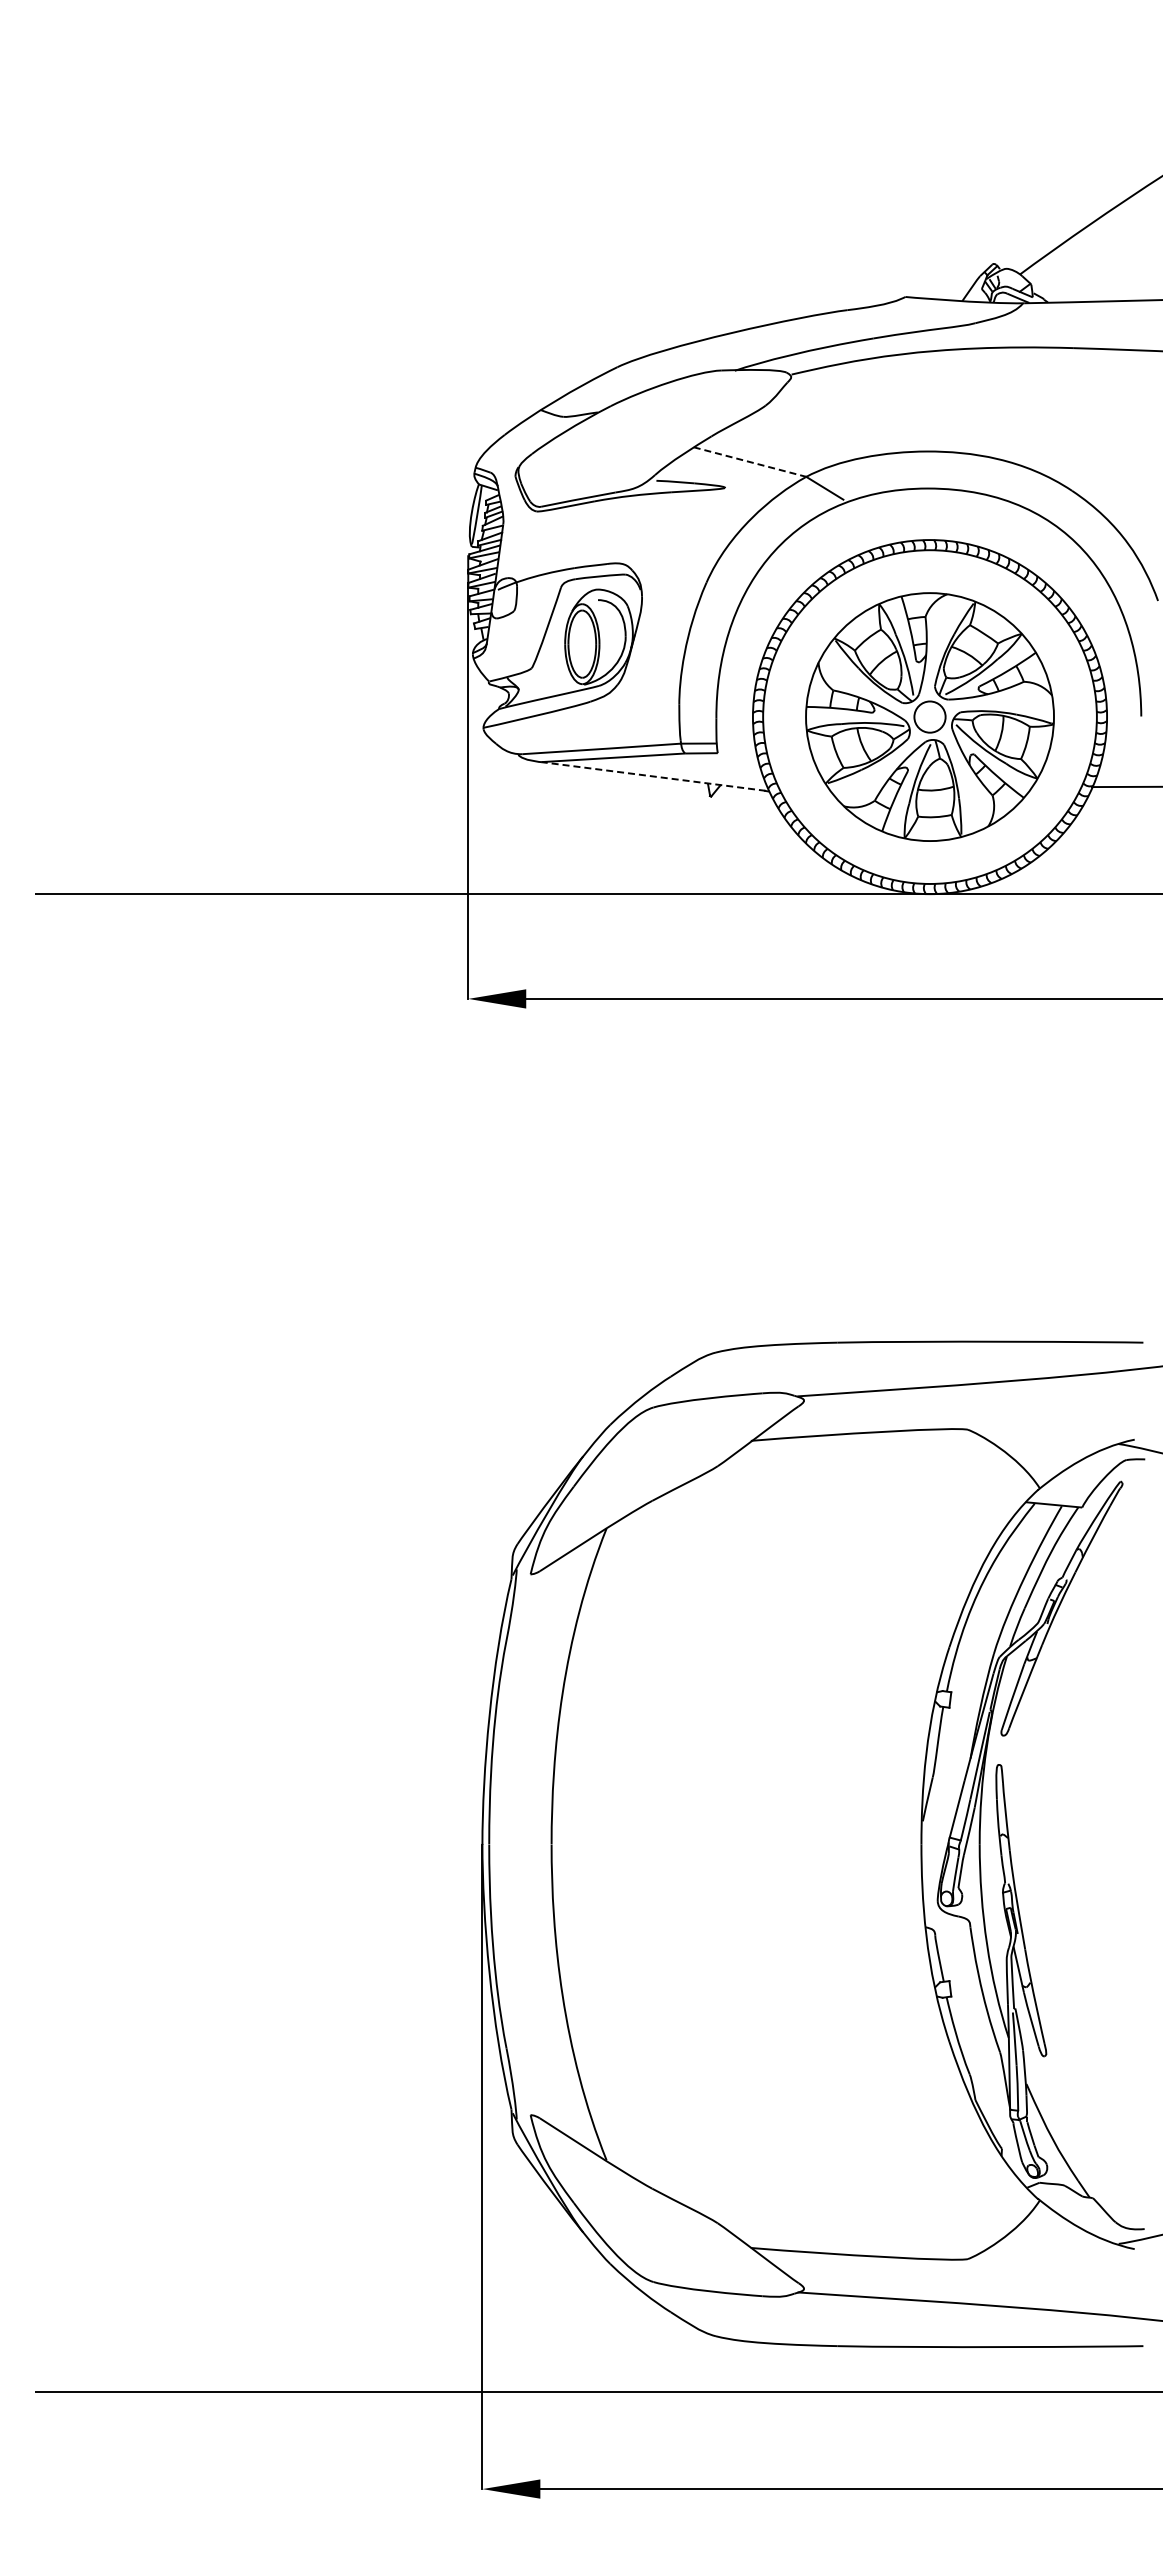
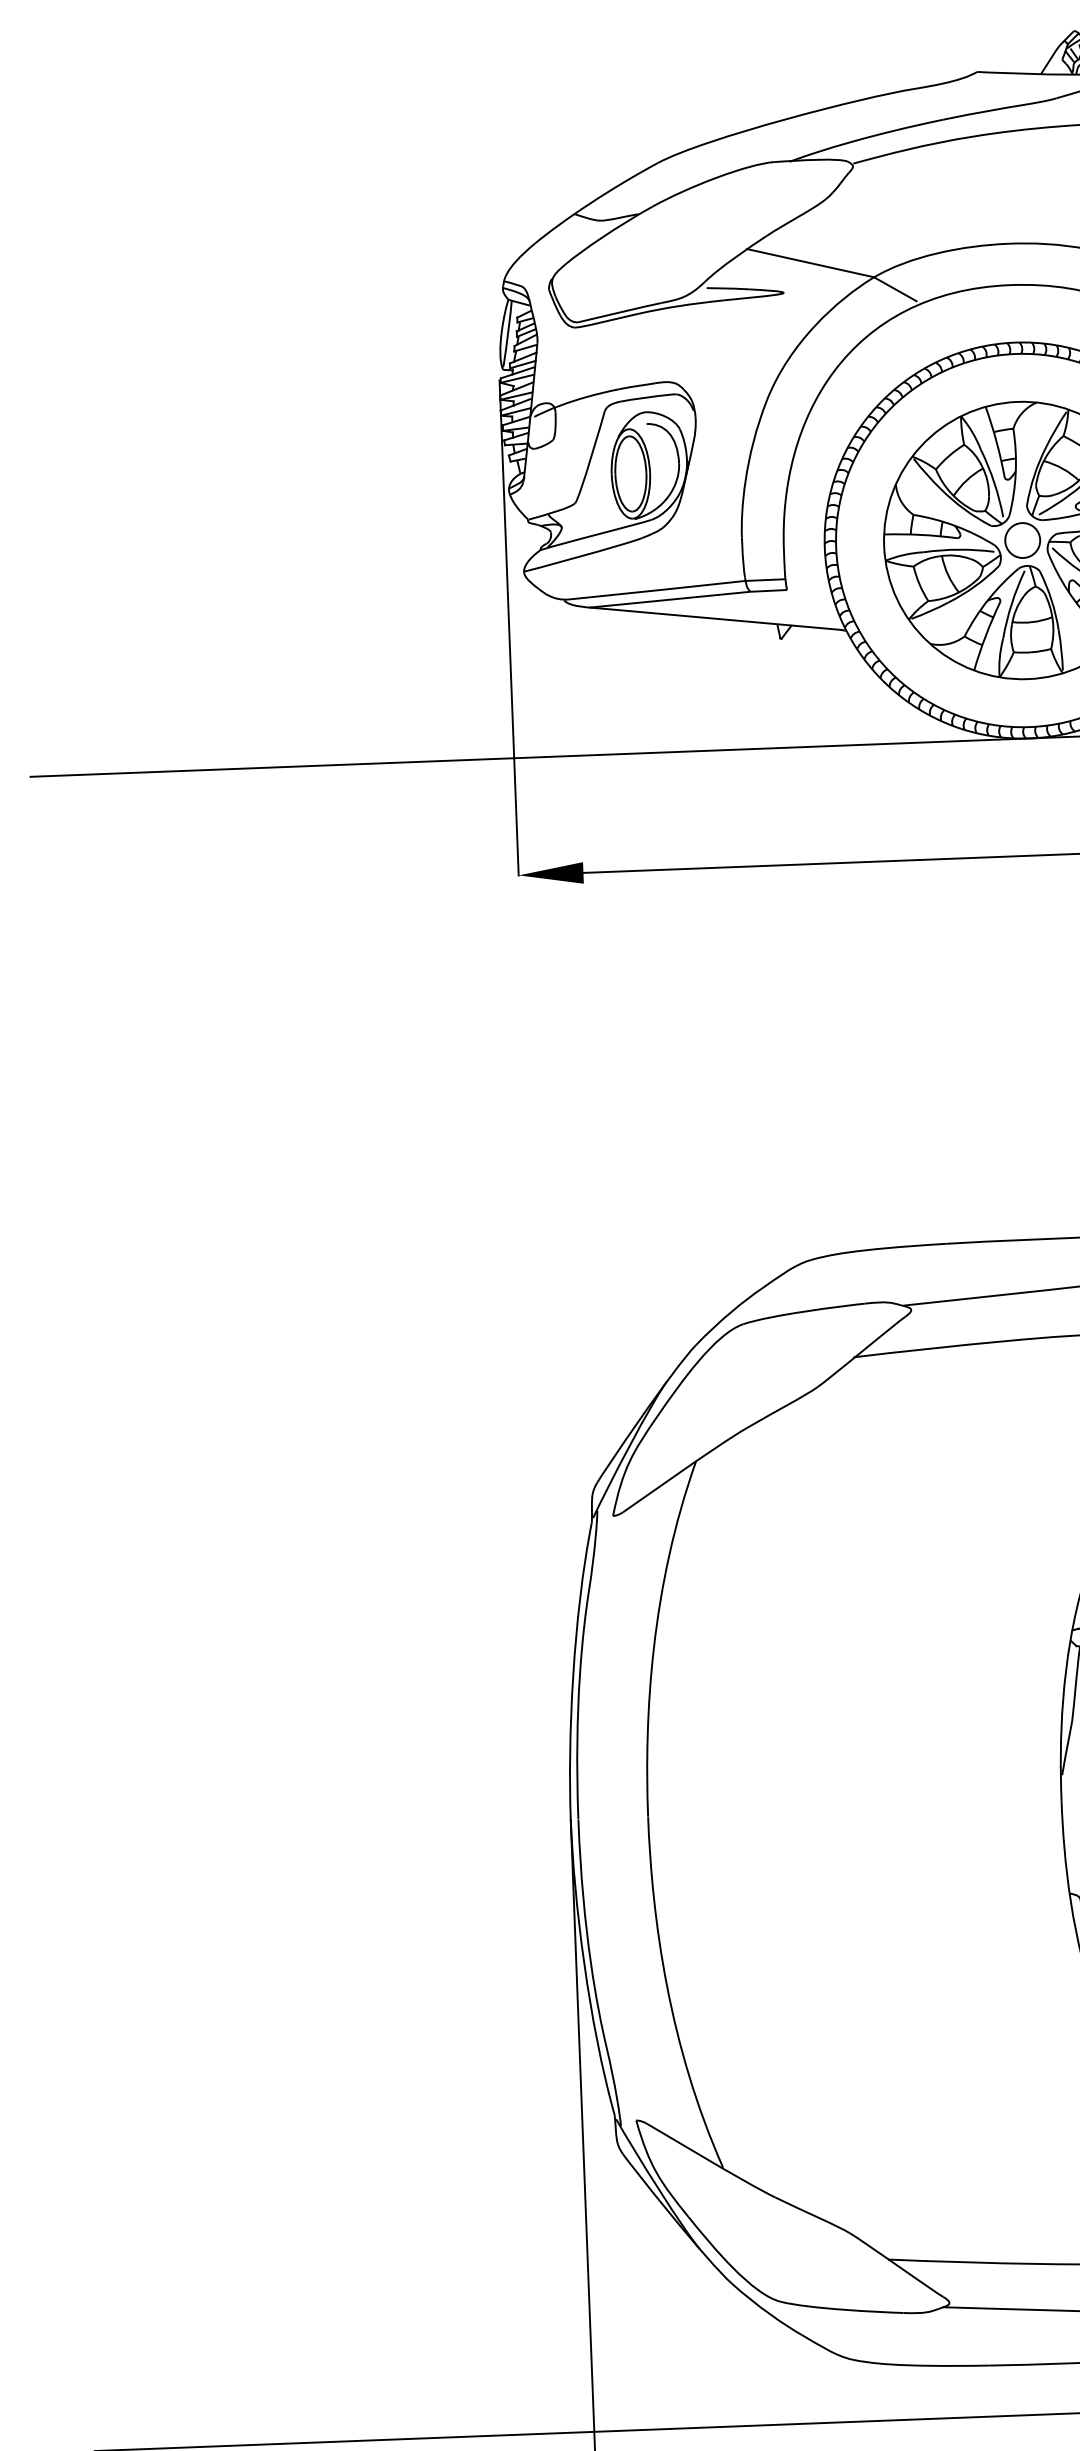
line: (750, 462) -> (811, 263), dashed -> solid
line: (653, 776) -> (716, 618), dashed -> solid

